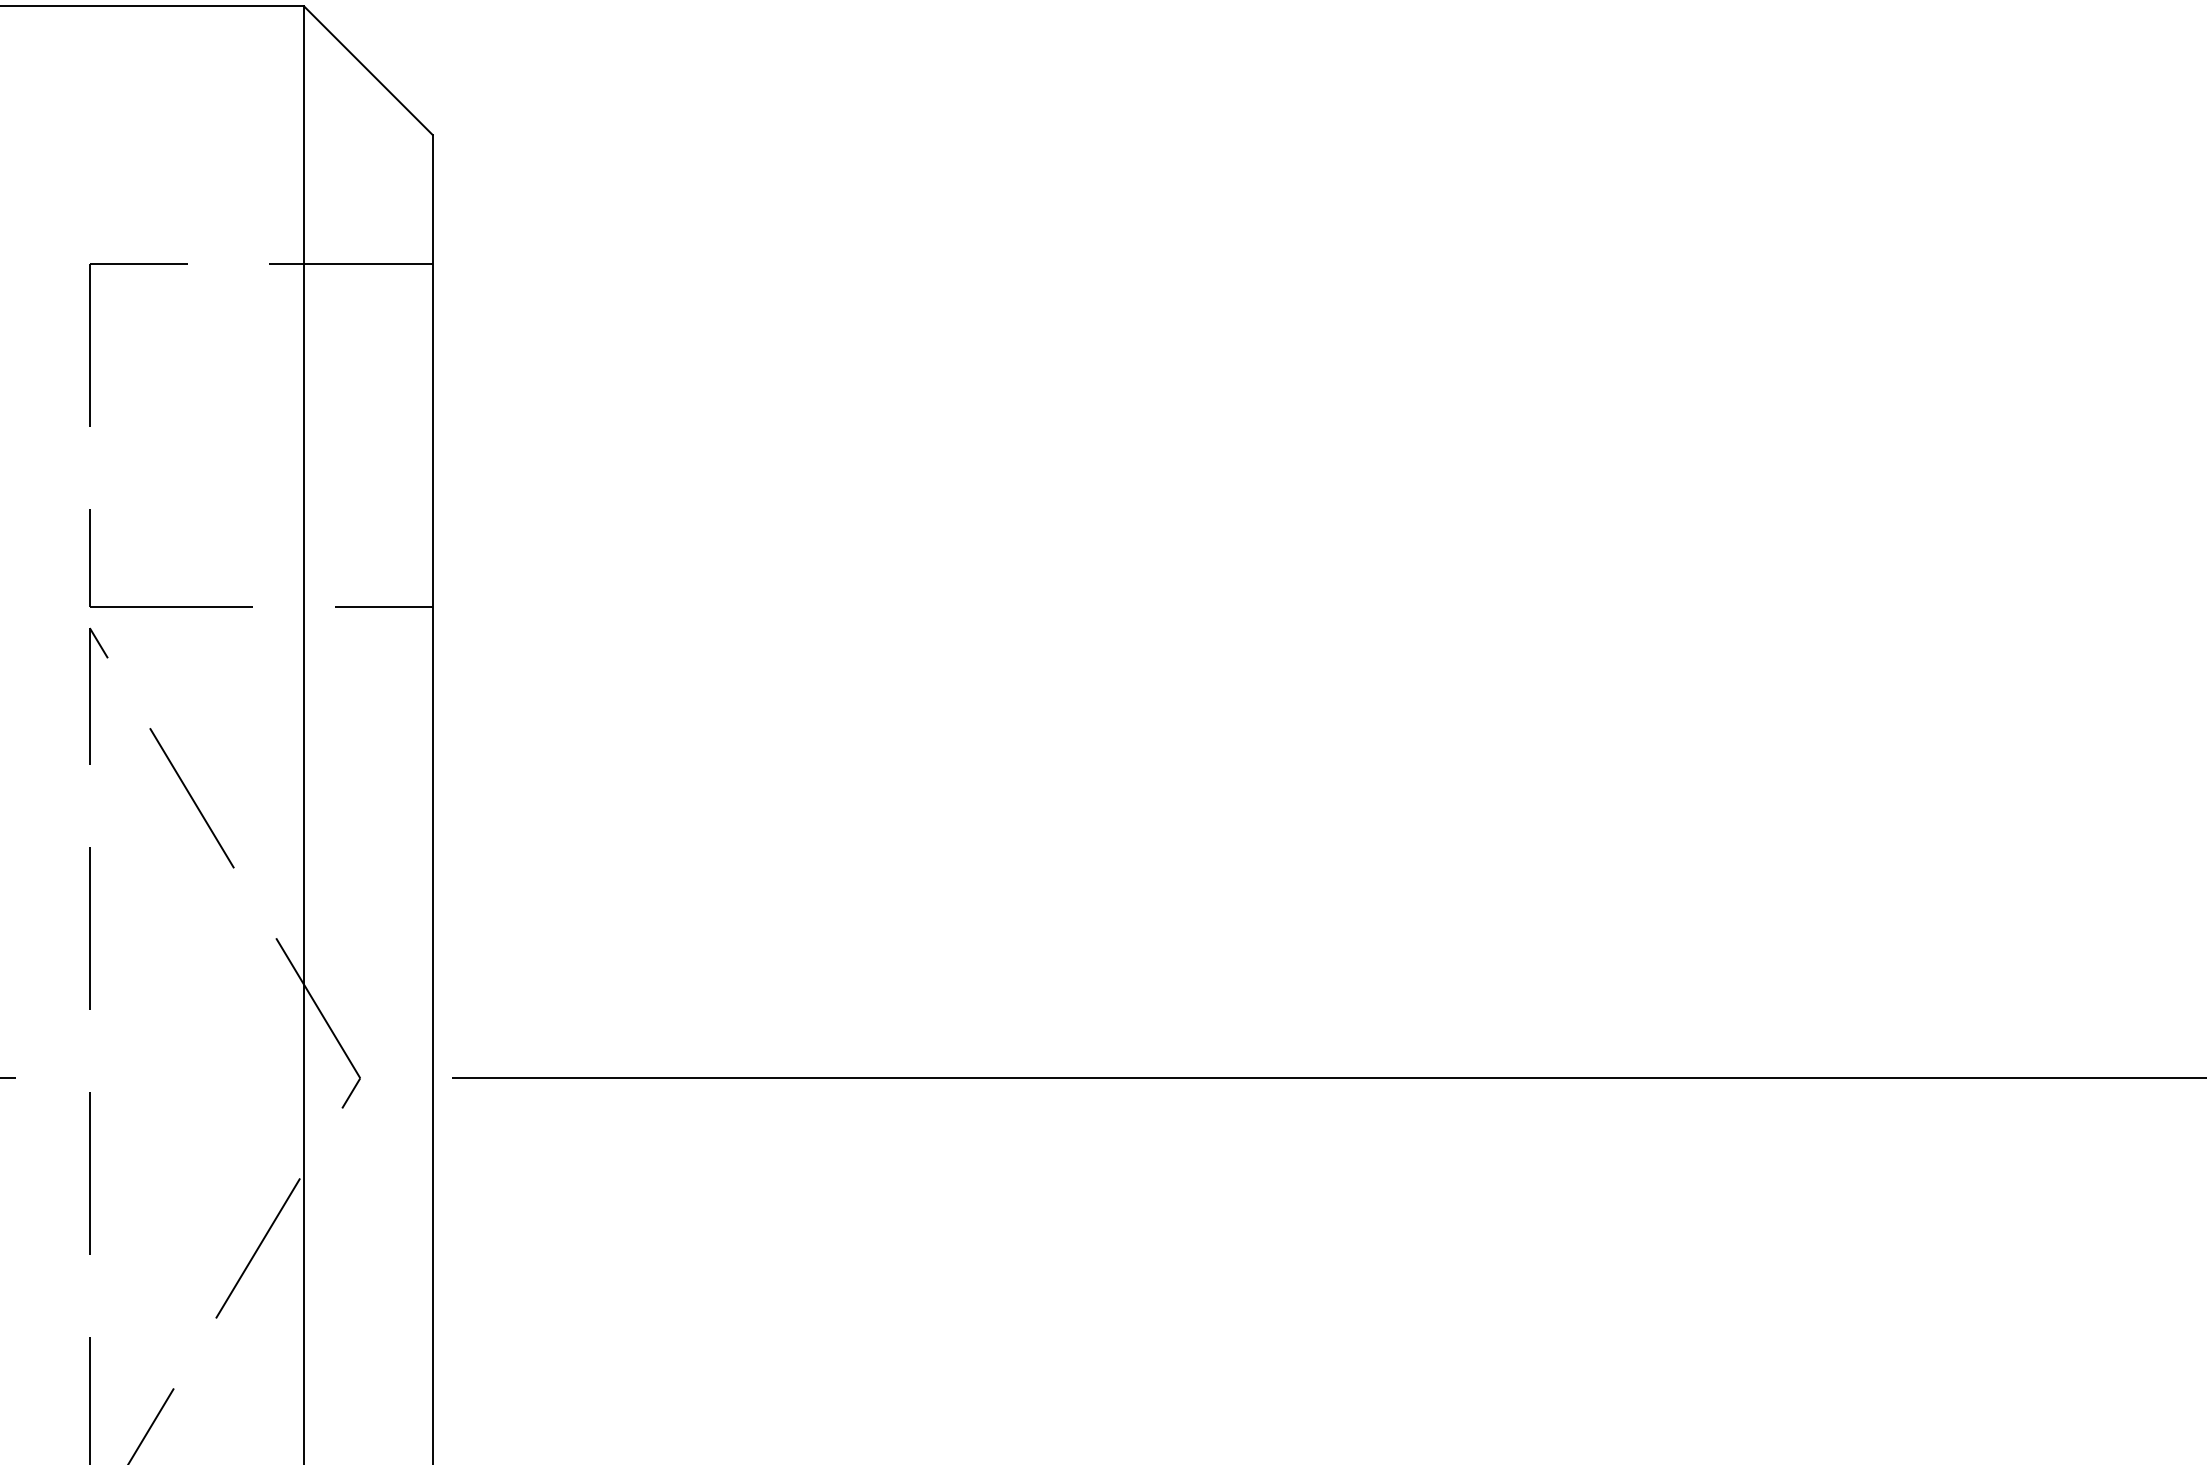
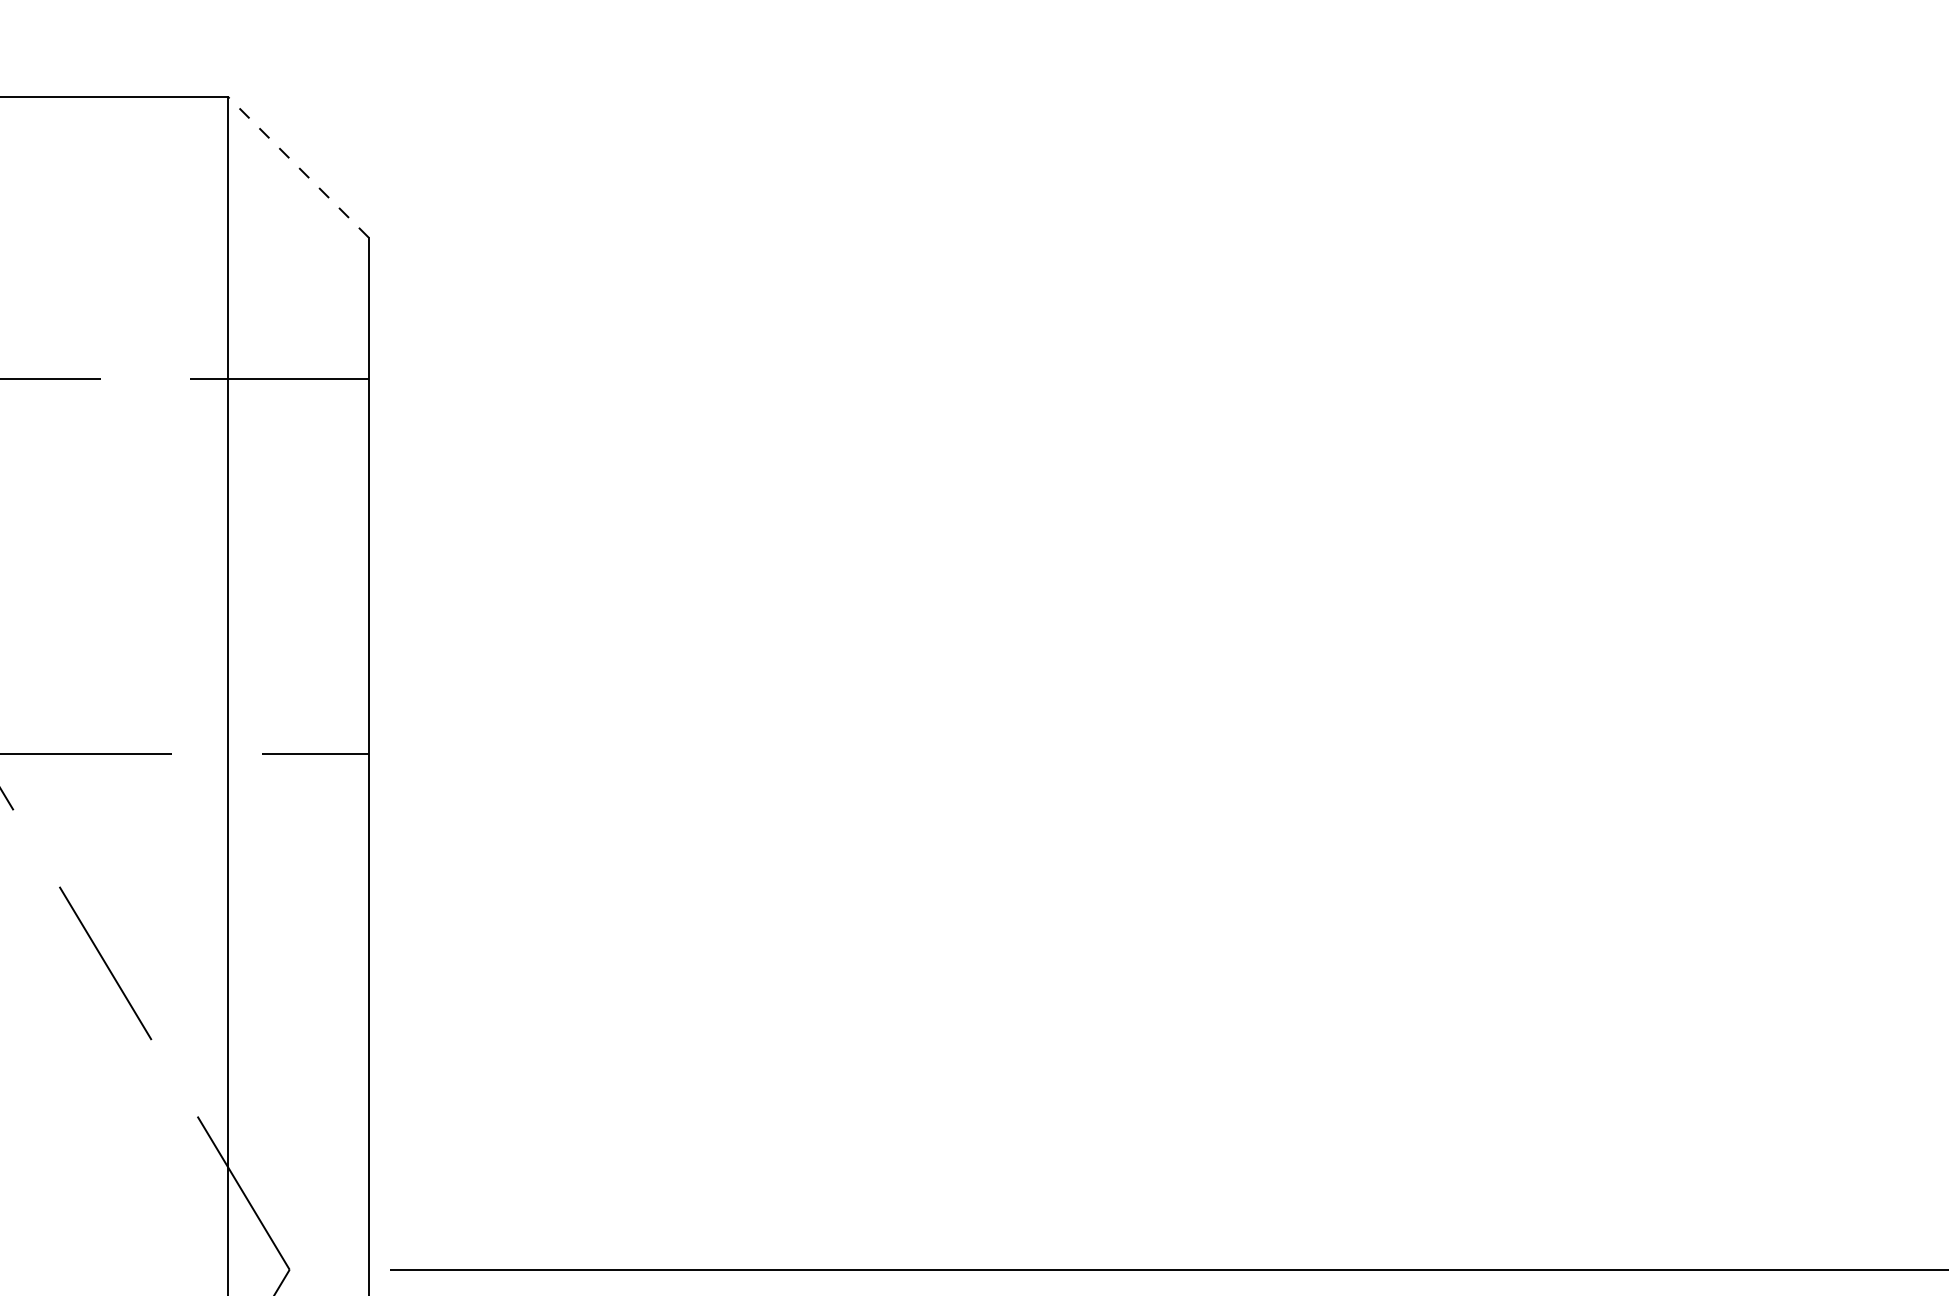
line: (368, 70) -> (298, 167), solid -> dashed

